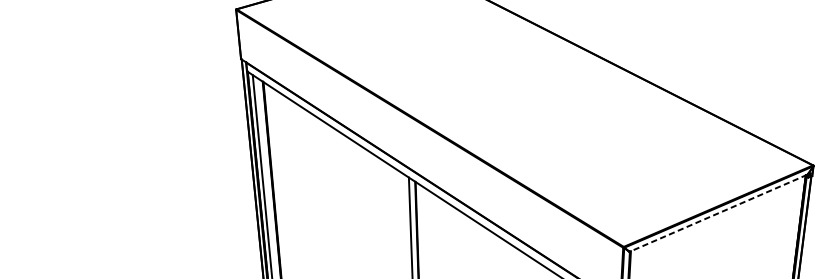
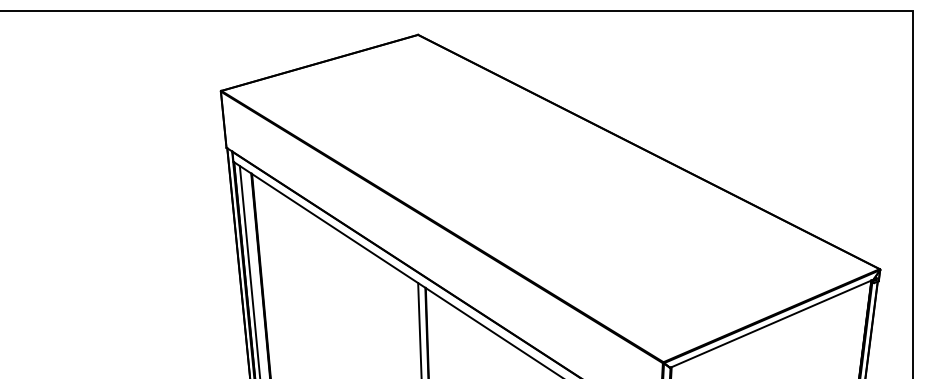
line: (718, 213) -> (771, 323), dashed -> solid

